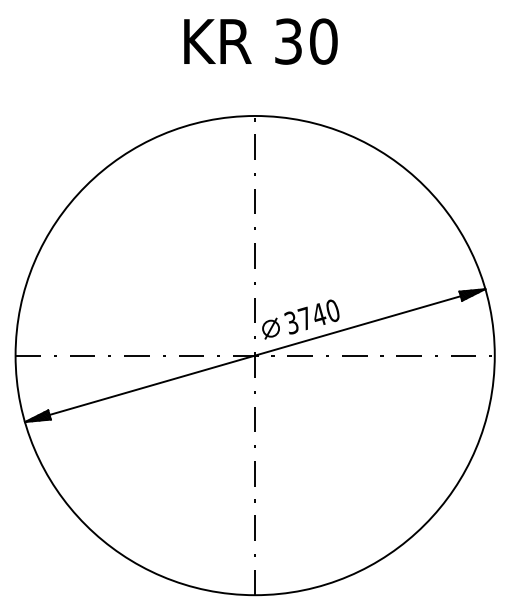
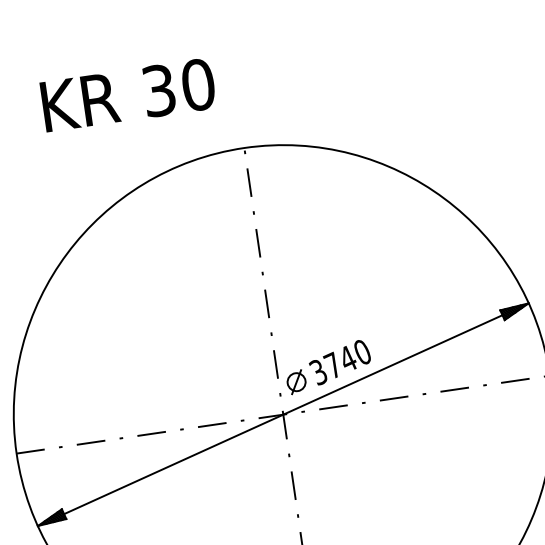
text: (260, 41) -> (127, 95), moved

